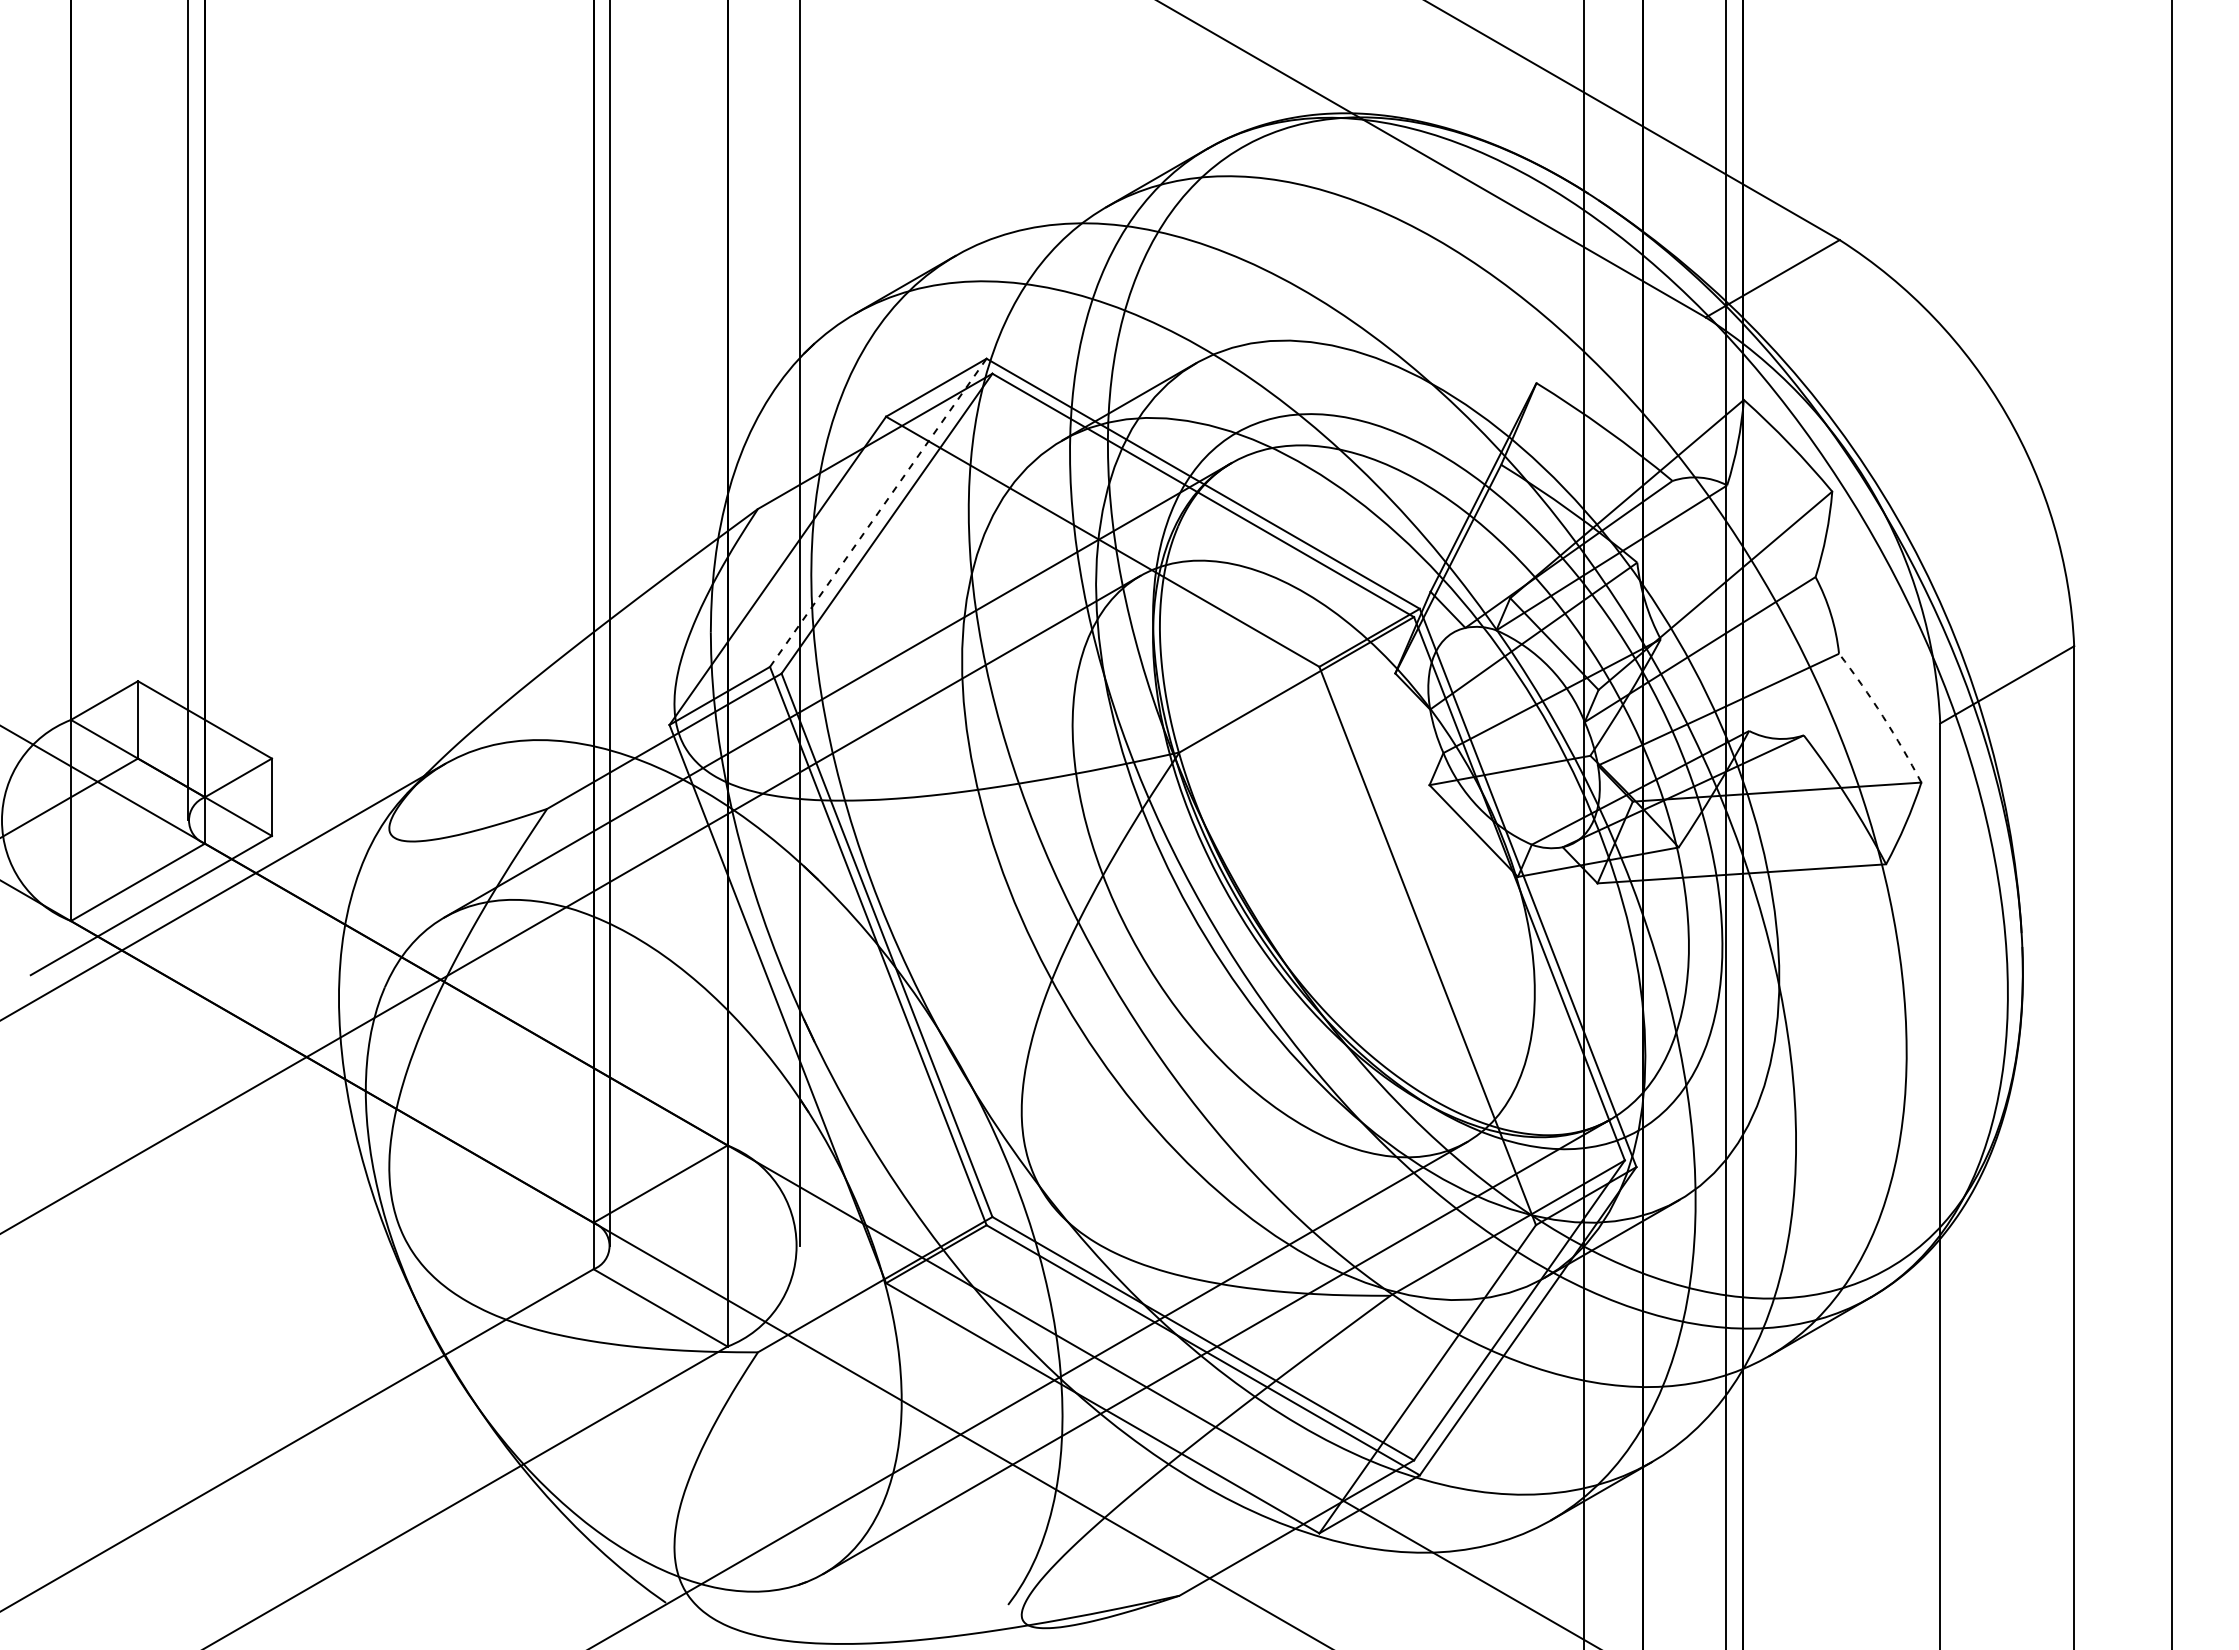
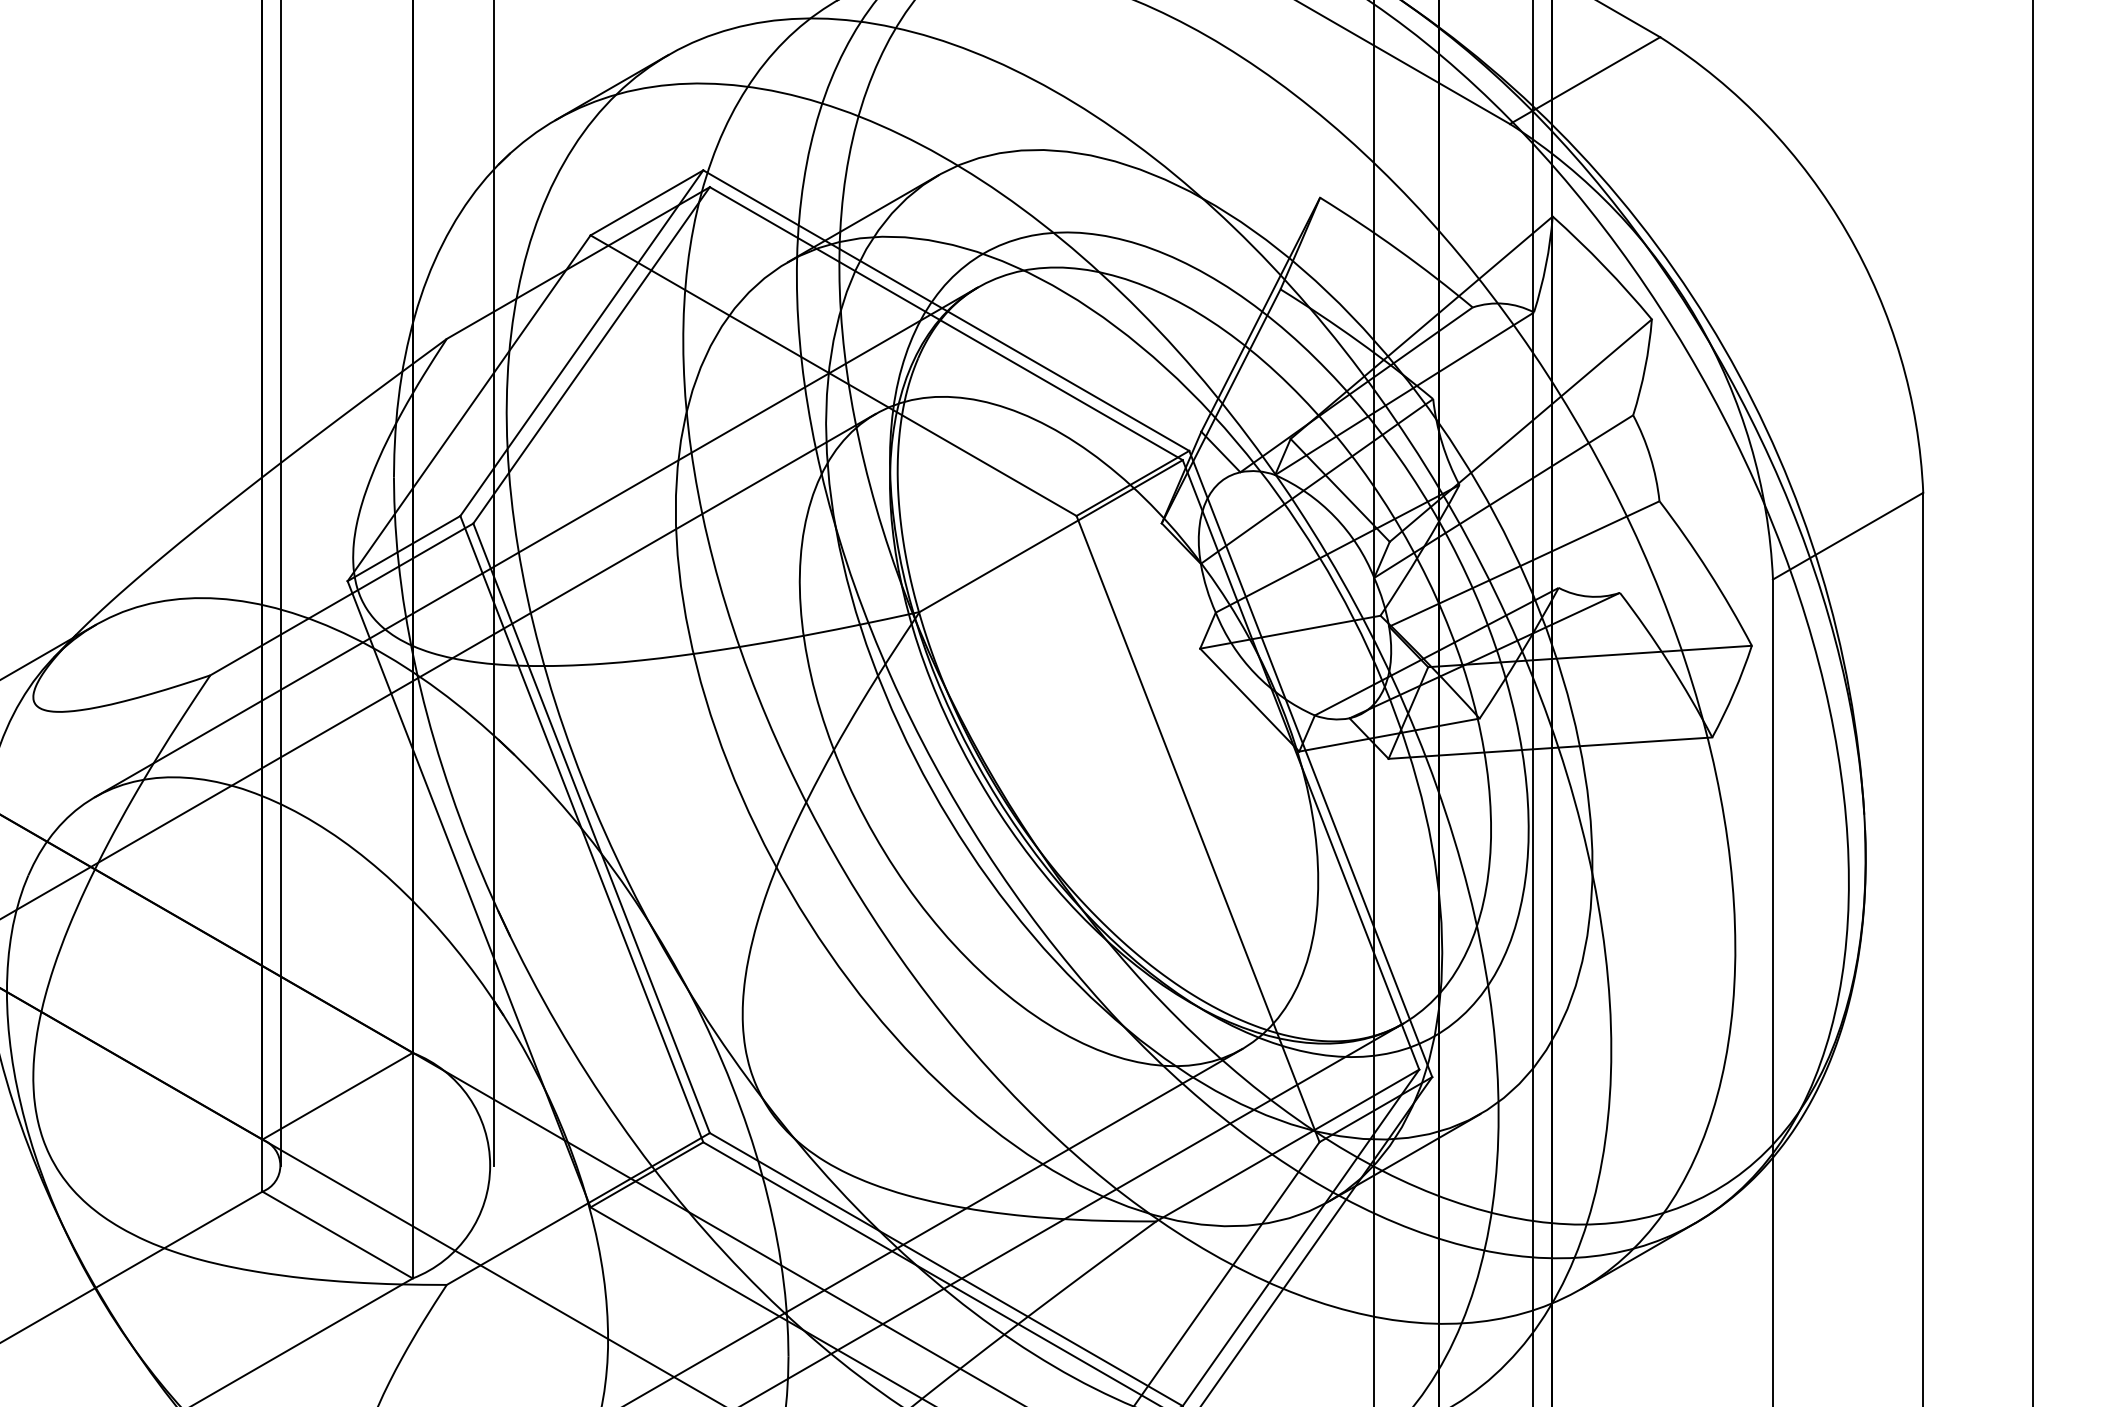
line: (878, 512) -> (582, 342), dashed -> solid
arc: (1882, 716) -> (1708, 571), dashed -> solid

